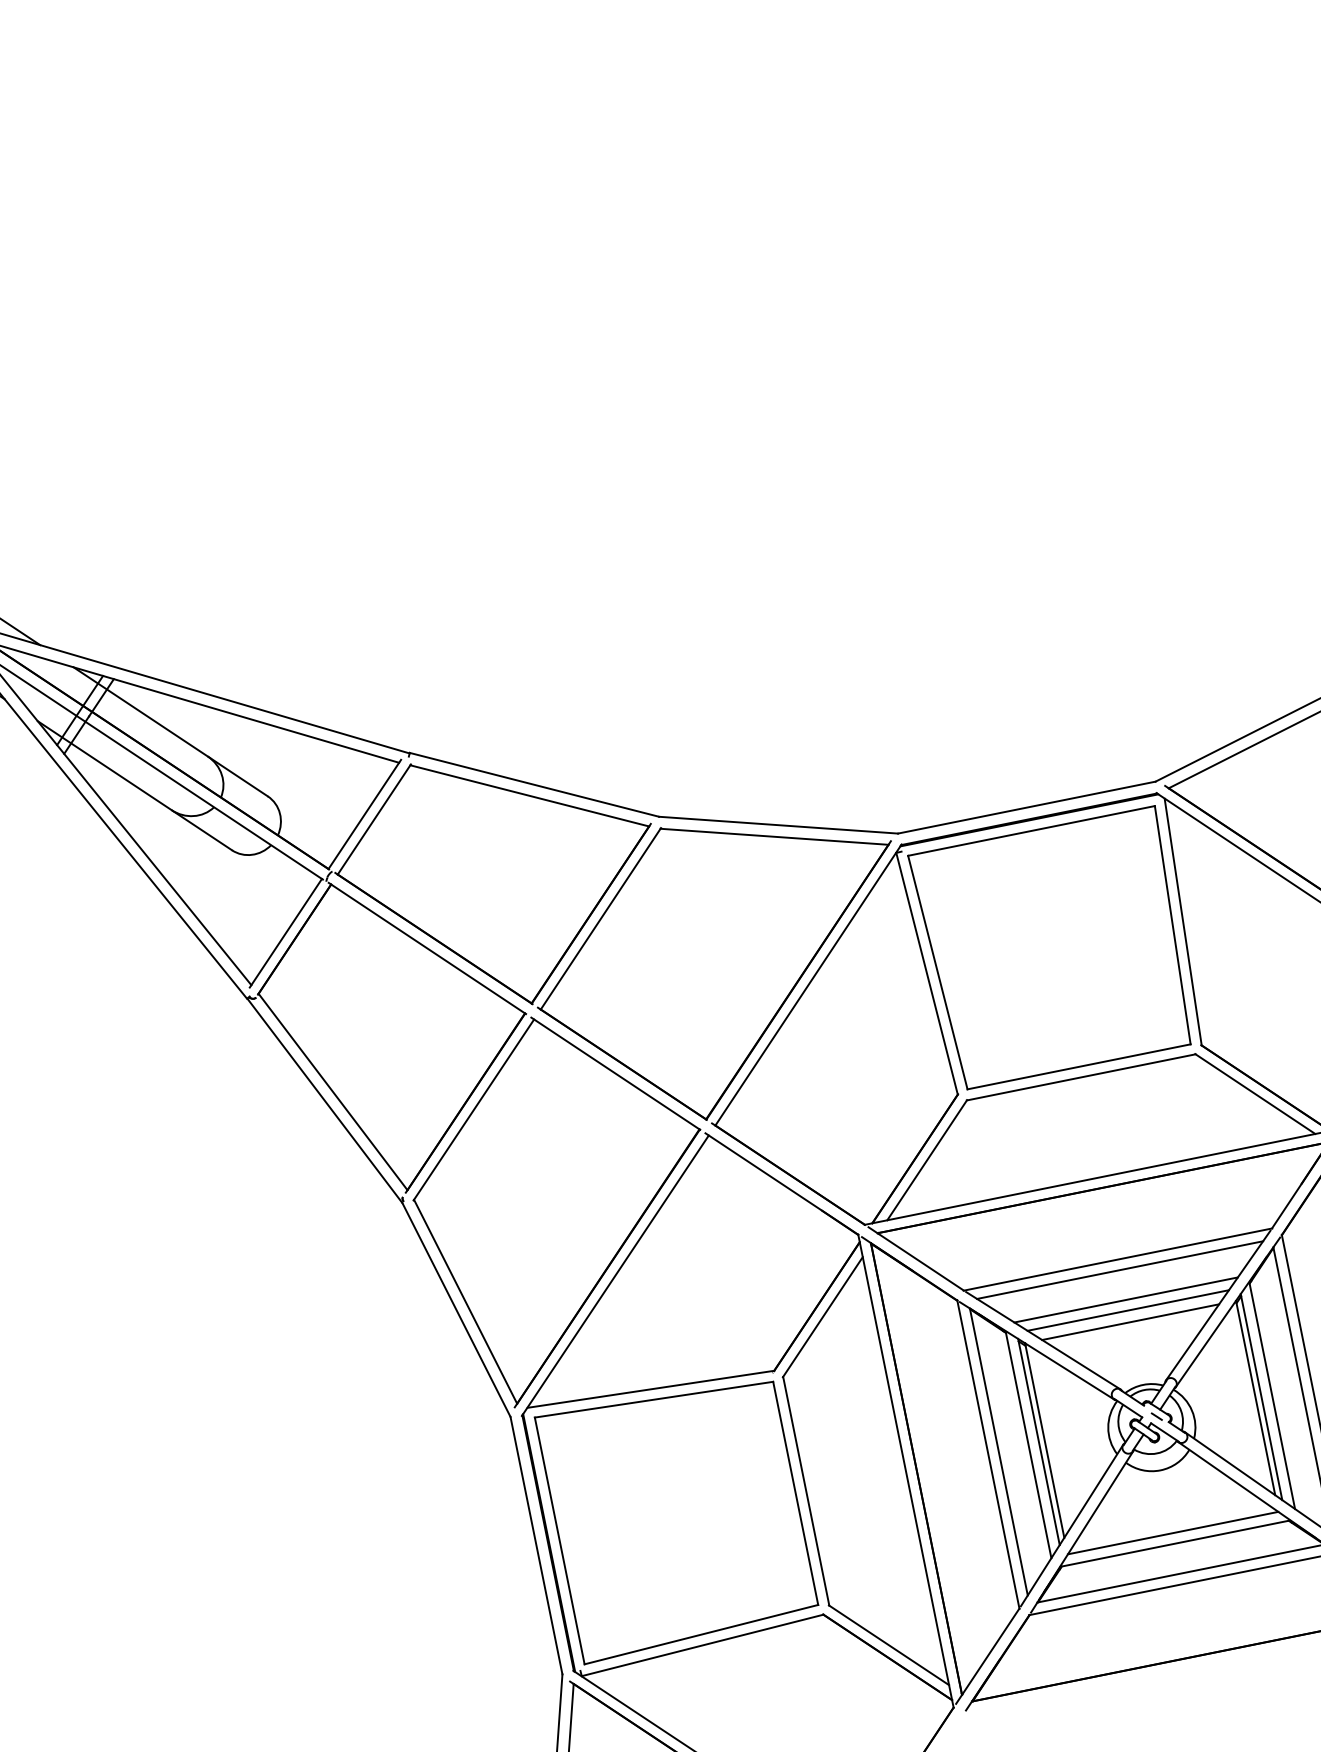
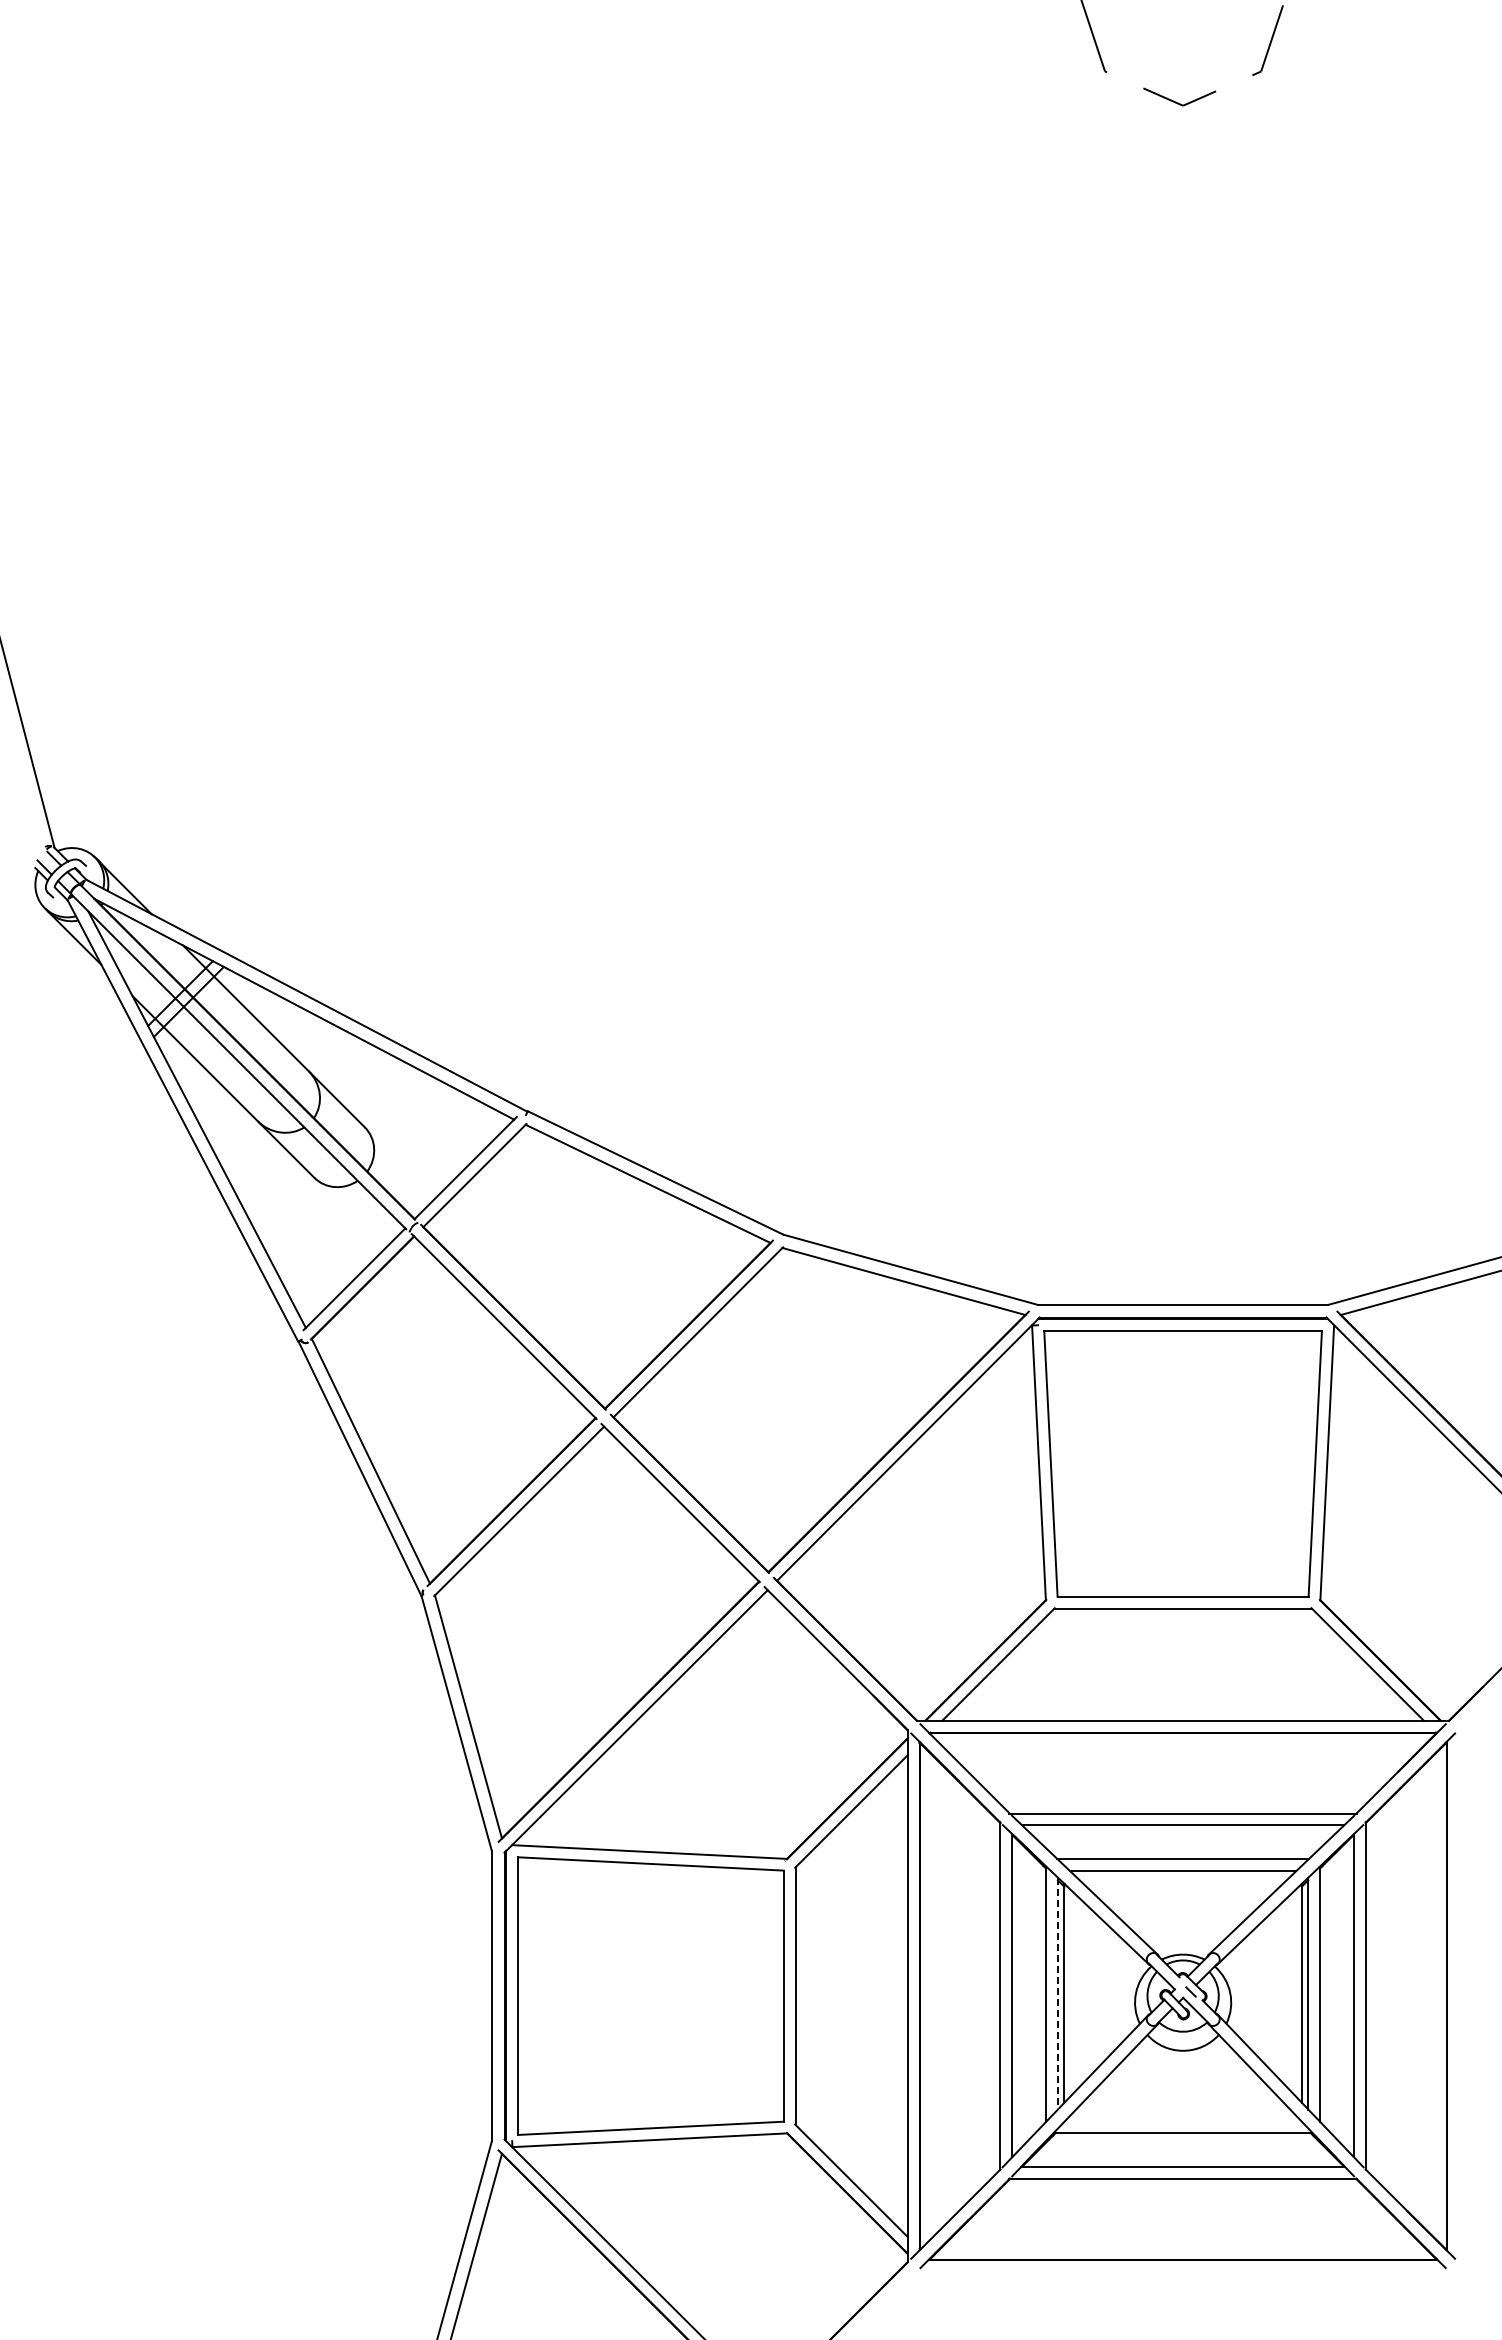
line: (1130, 1322) -> (1182, 1884), removed
line: (1038, 1442) -> (1057, 1994), solid -> dashed
line: (1172, 1533) -> (1182, 2121), removed

